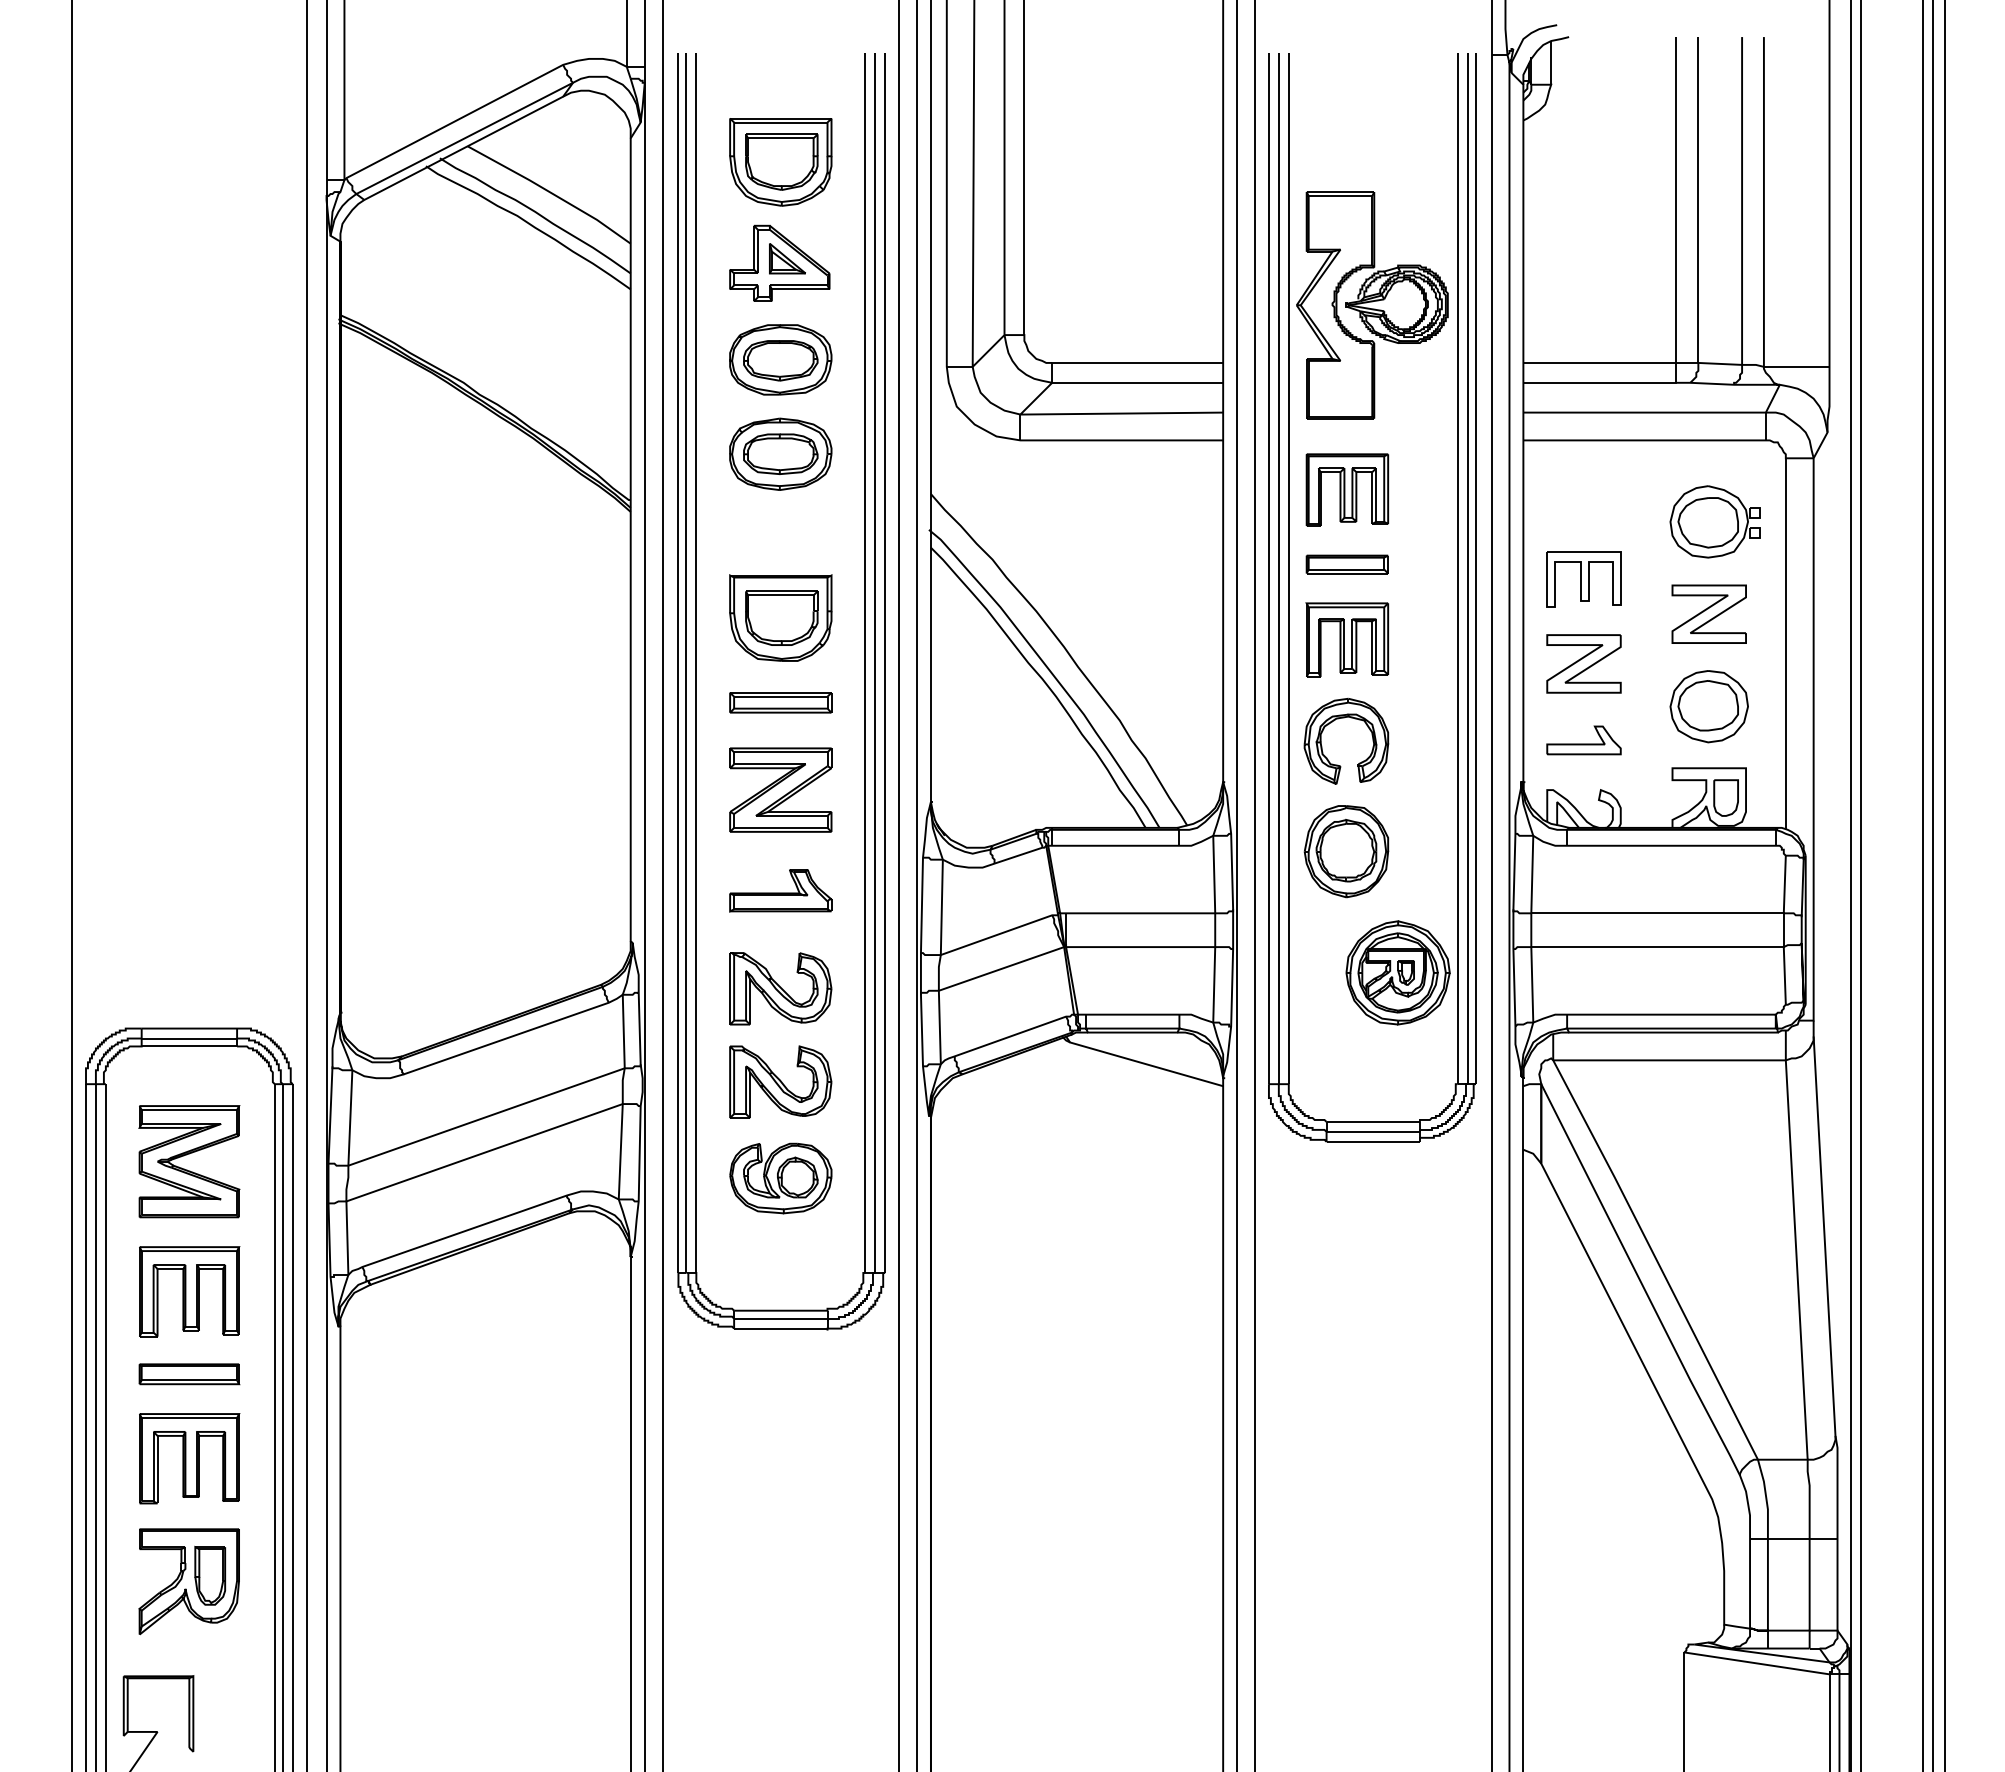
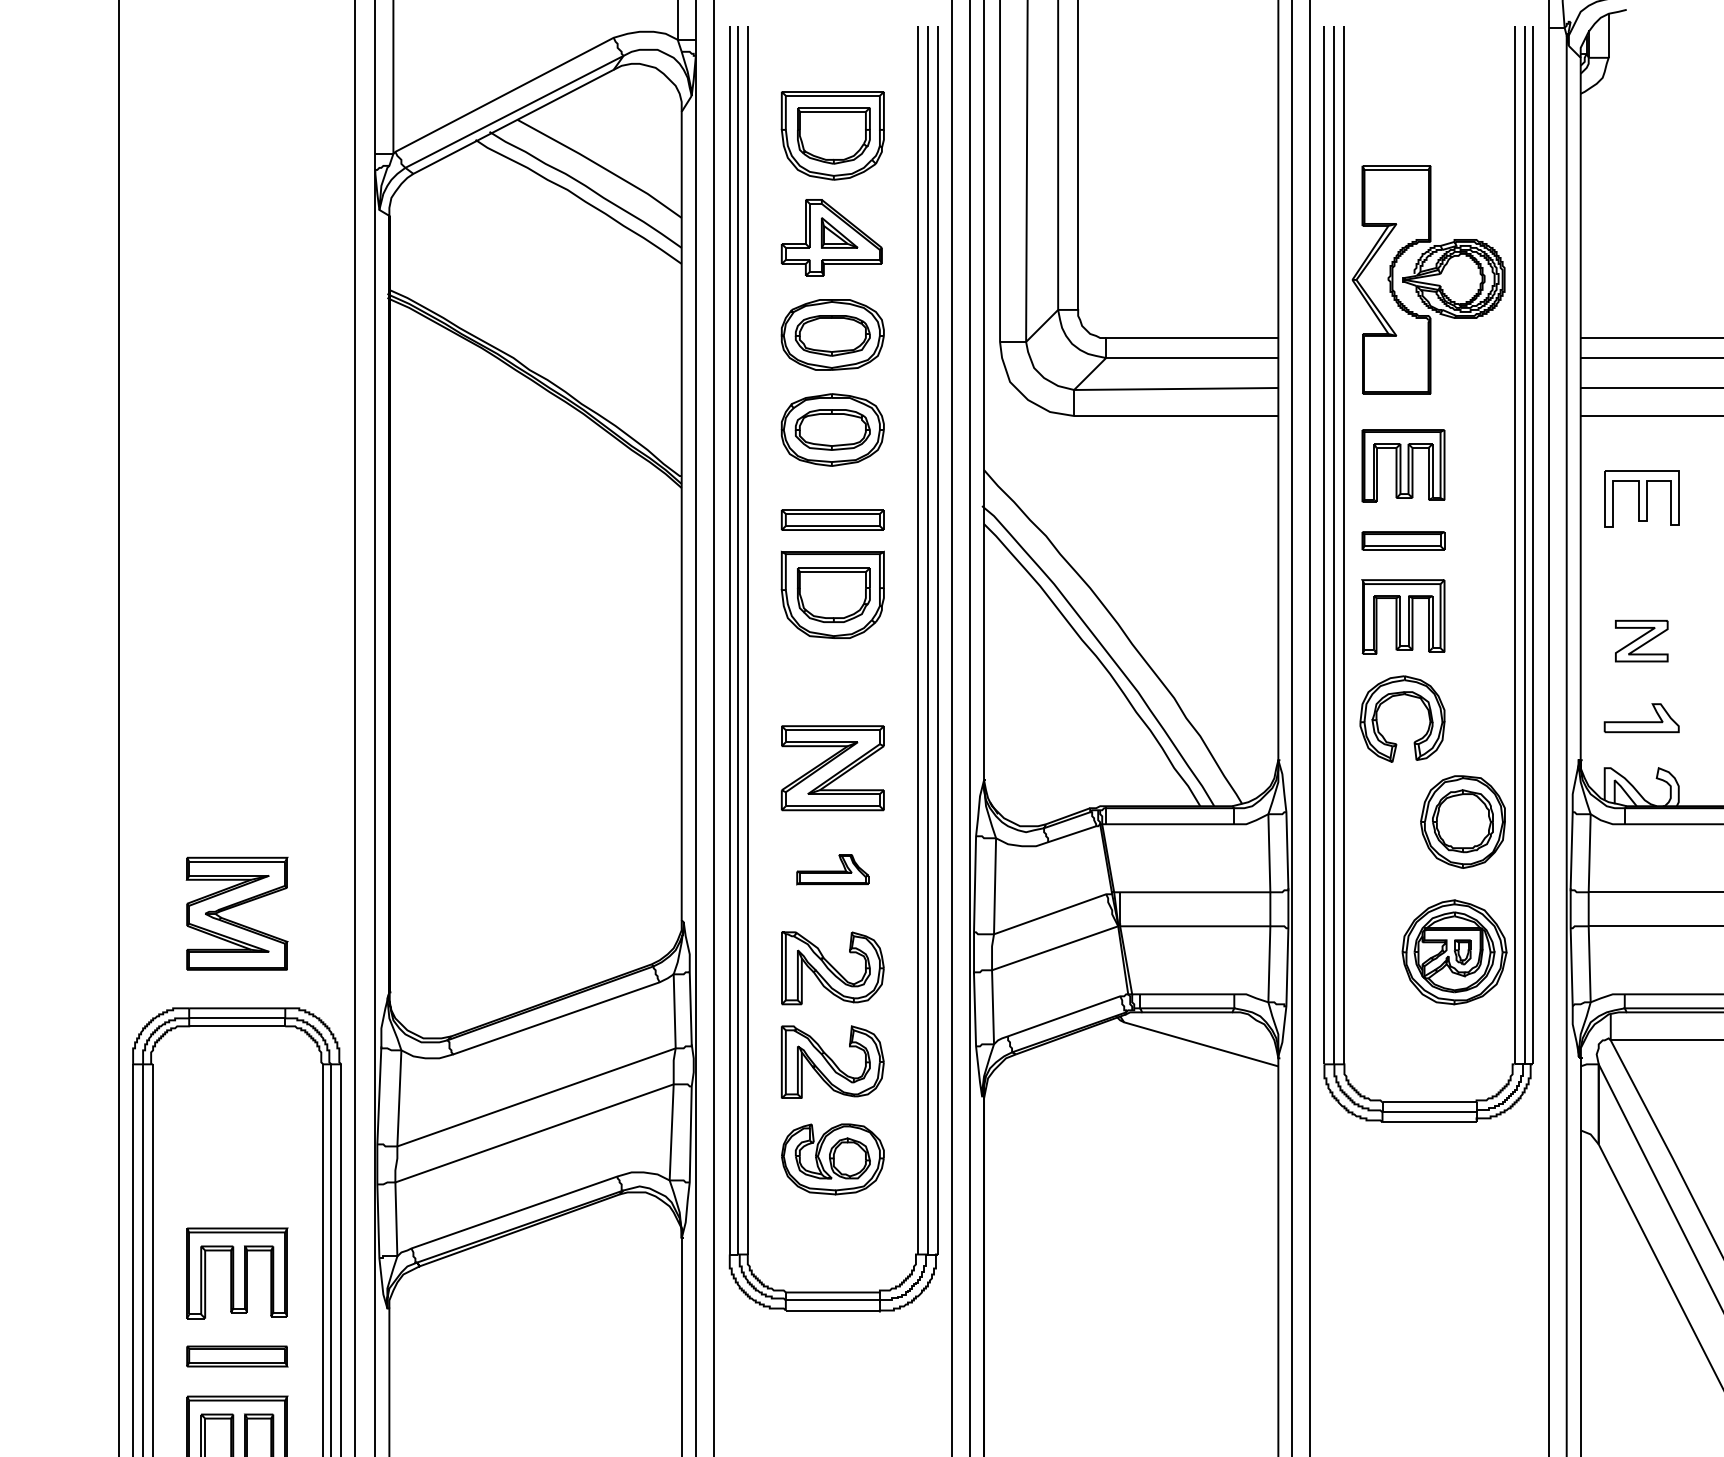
part: (1583, 579) -> (1641, 498), moved
part: (1583, 663) -> (1641, 640), size x0.7
part: (780, 702) -> (832, 519), moved
part: (1346, 851) -> (1462, 821), moved
part: (780, 890) -> (832, 869), size x0.7
part: (186, 1155) -> (234, 907), moved

